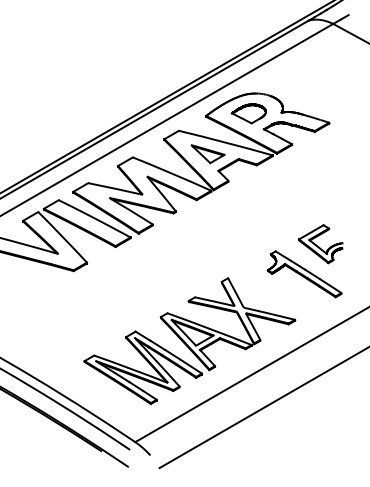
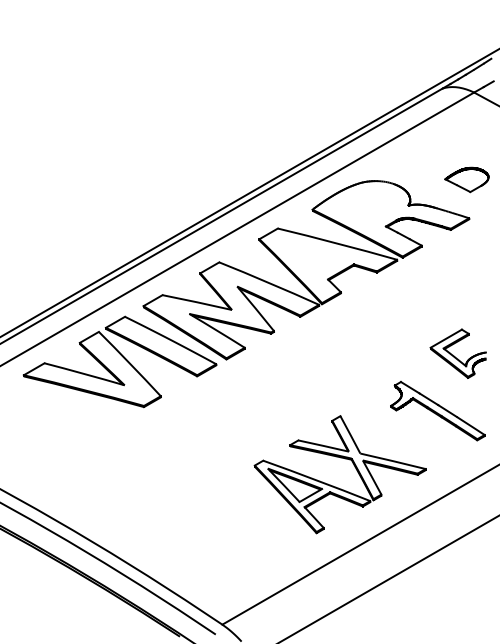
part: (248, 113) -> (466, 179), moved
part: (207, 154) -> (314, 258), removed
part: (320, 243) -> (457, 353), moved
part: (143, 368) -> (232, 530), removed

